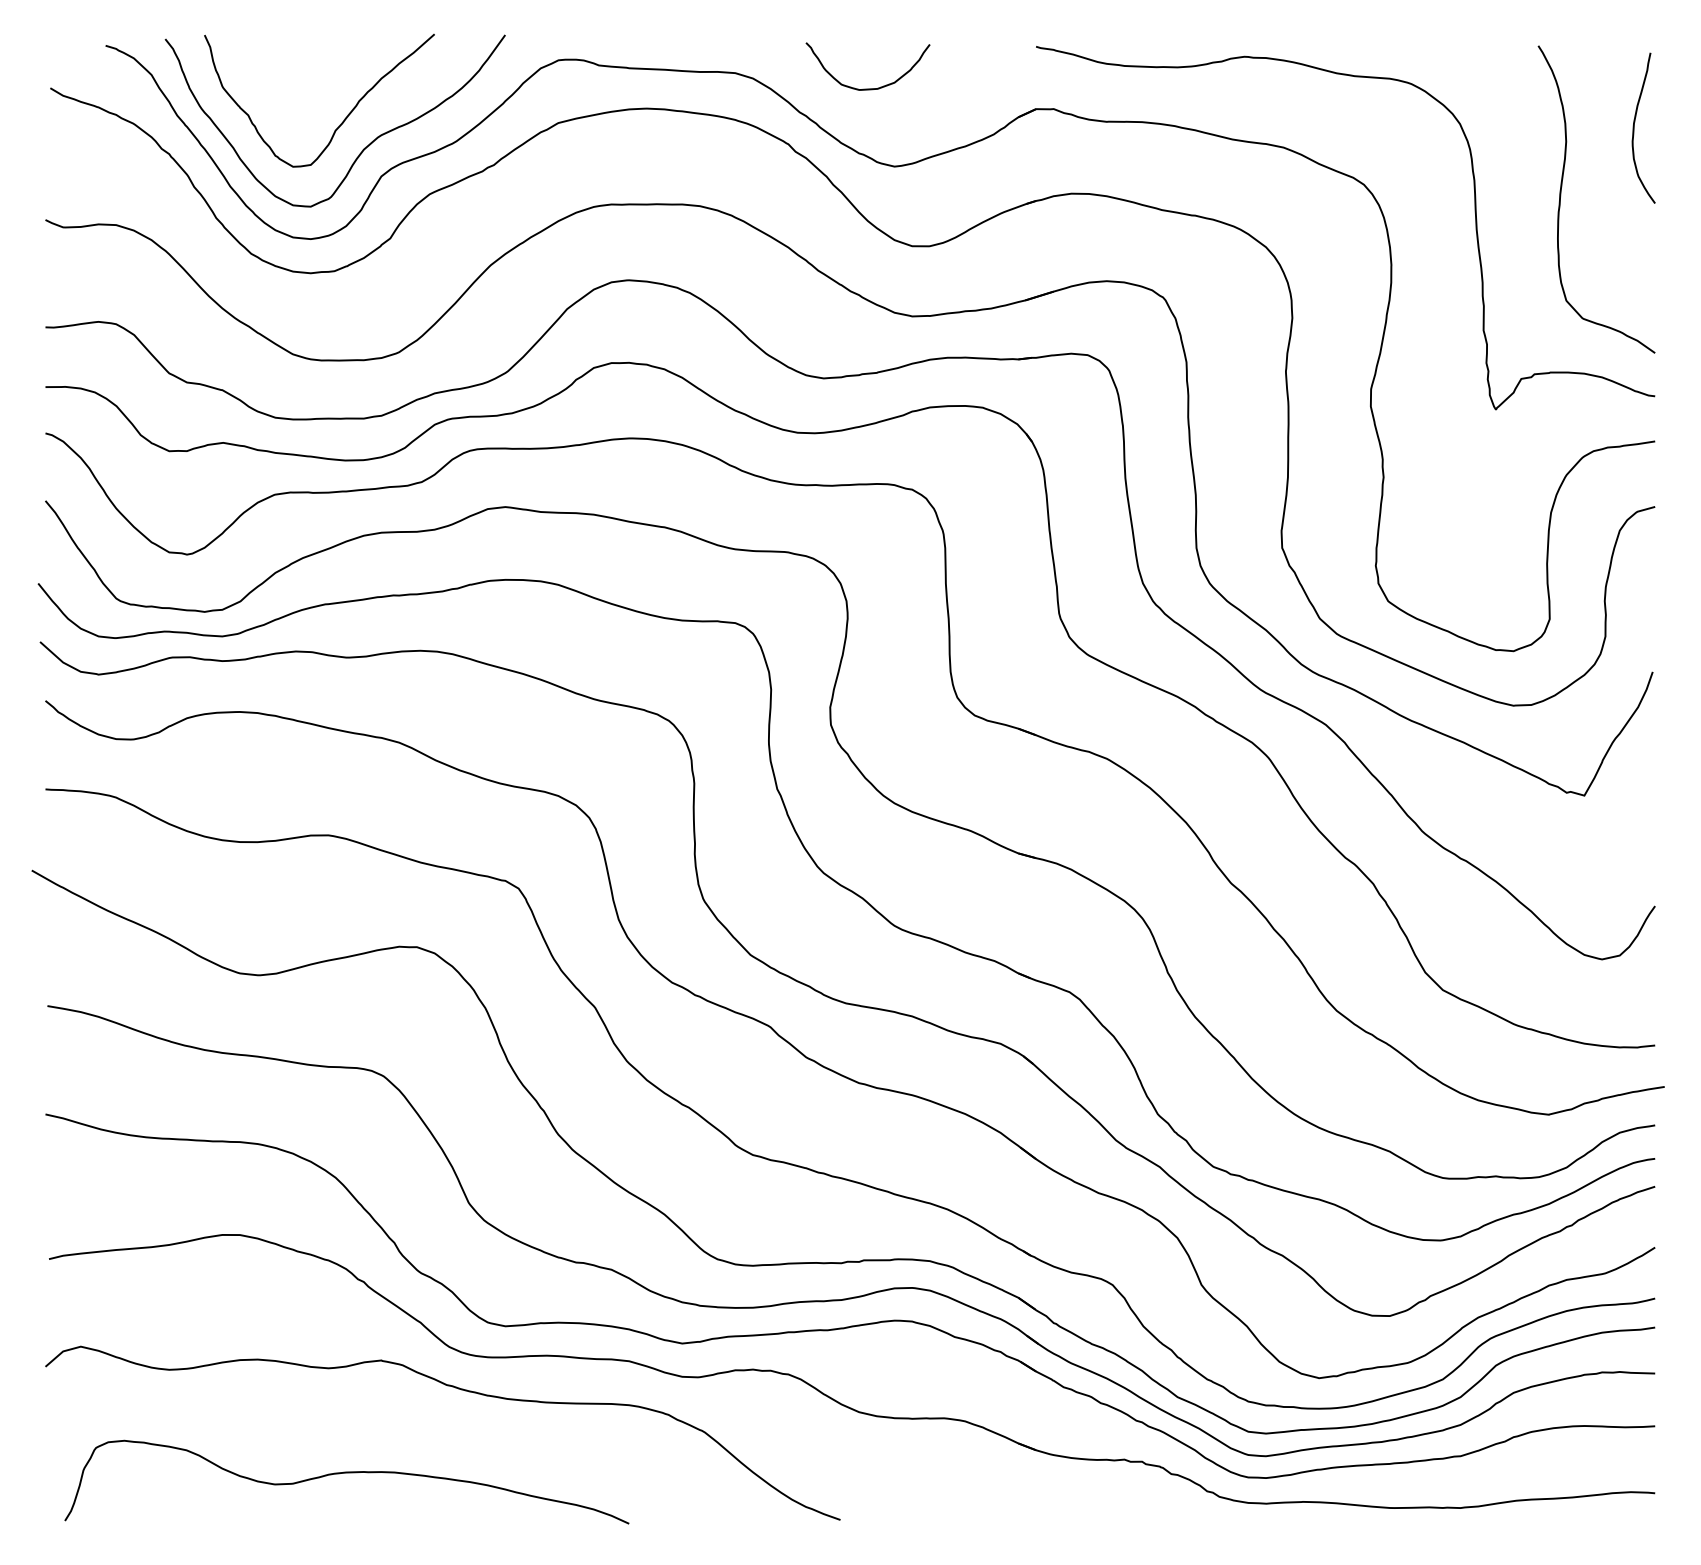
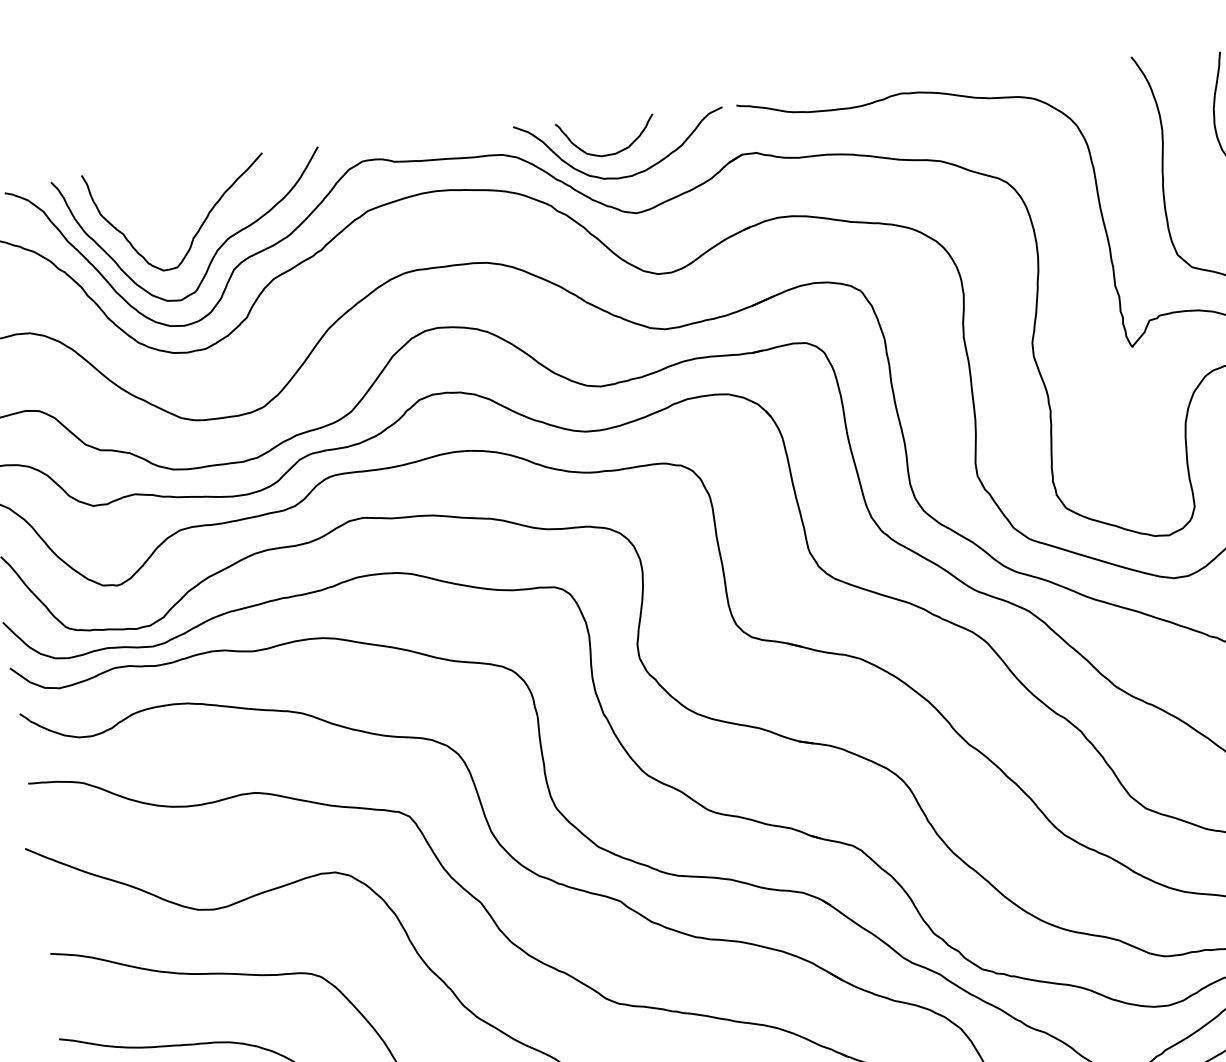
curve: (885, 118) -> (624, 176), added

